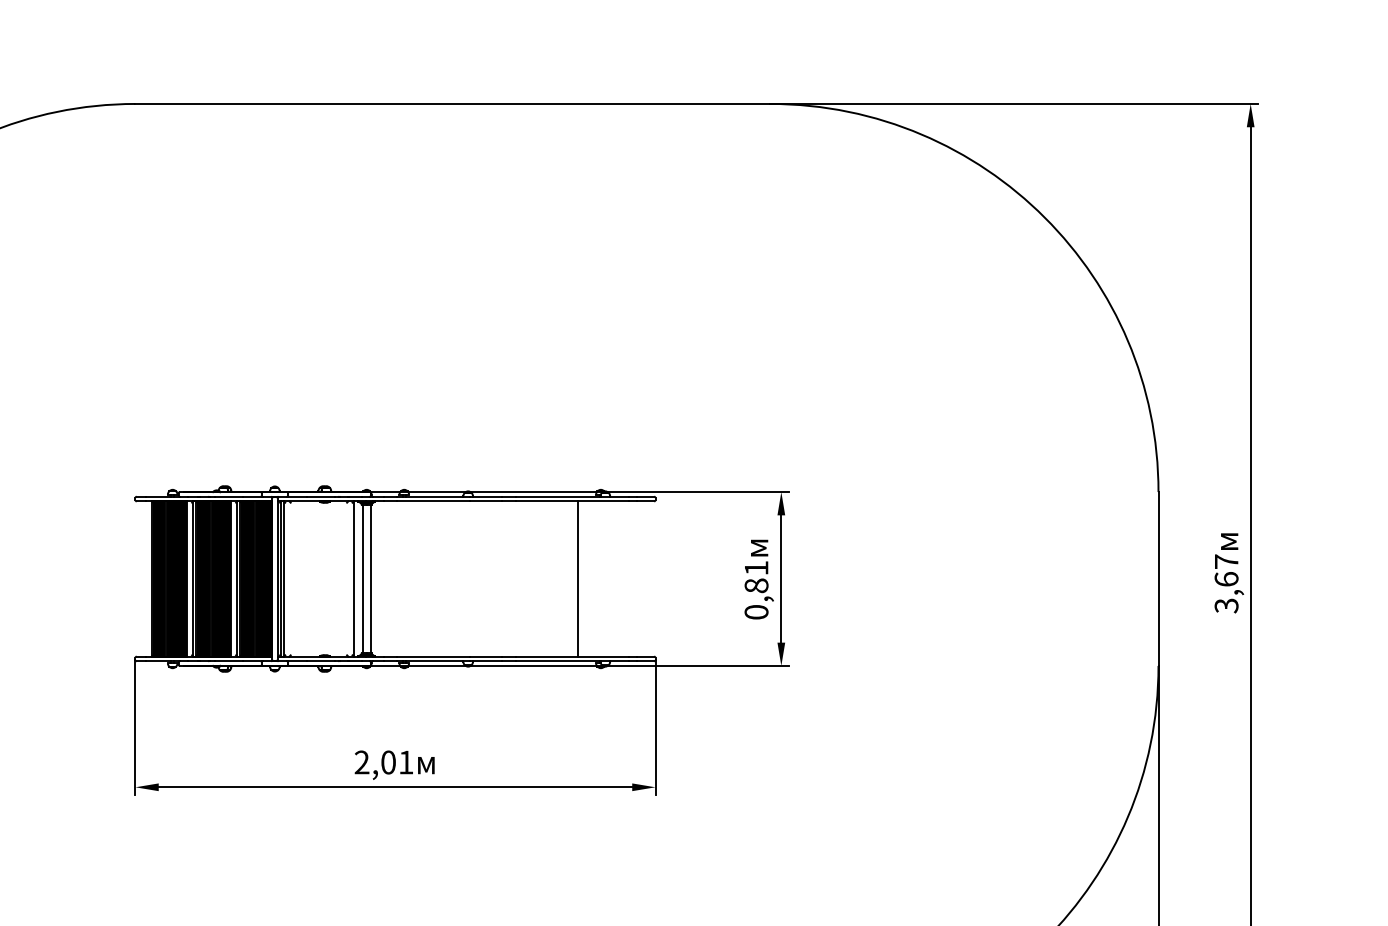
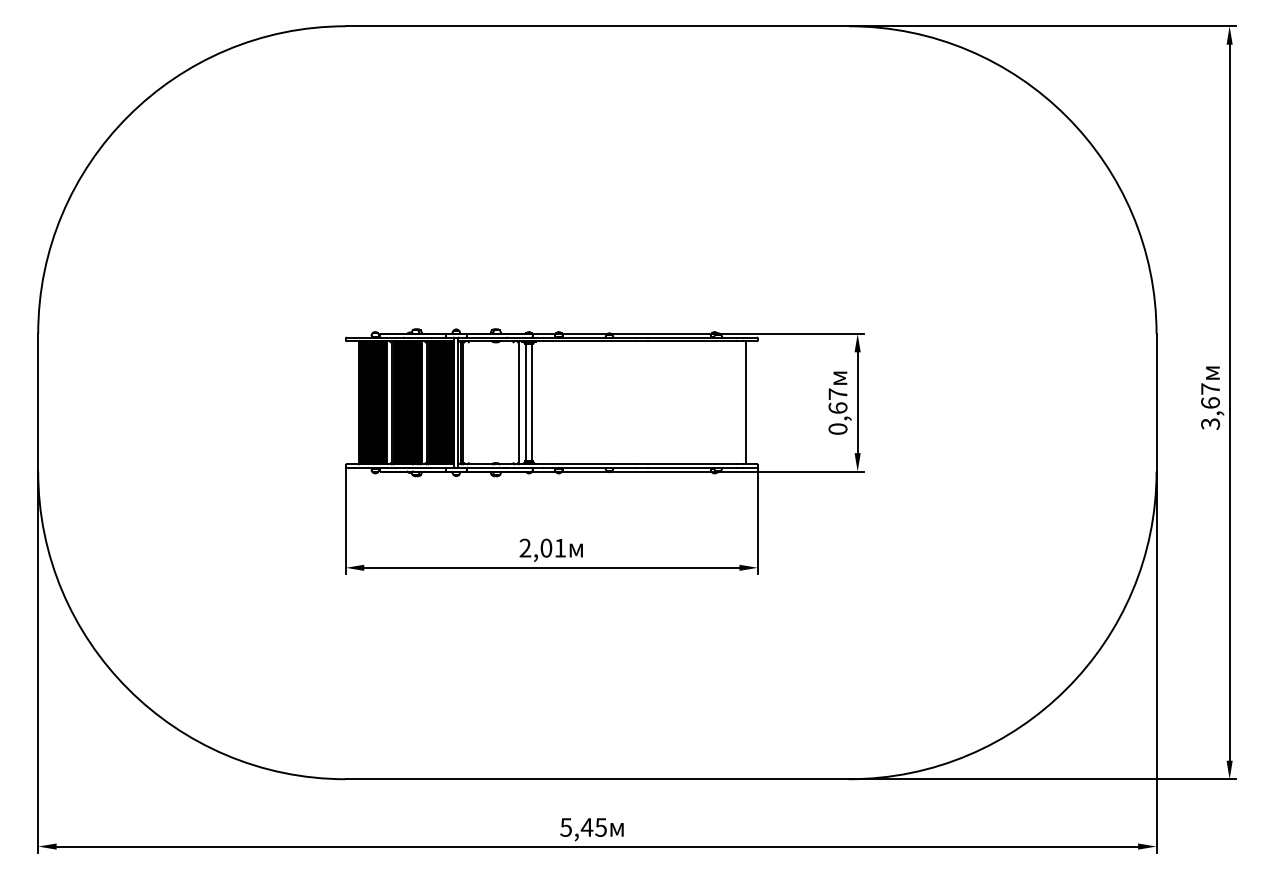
text: (755, 576) -> (837, 400), 0,81 -> 0,67
line: (577, 578) -> (746, 402), moved

